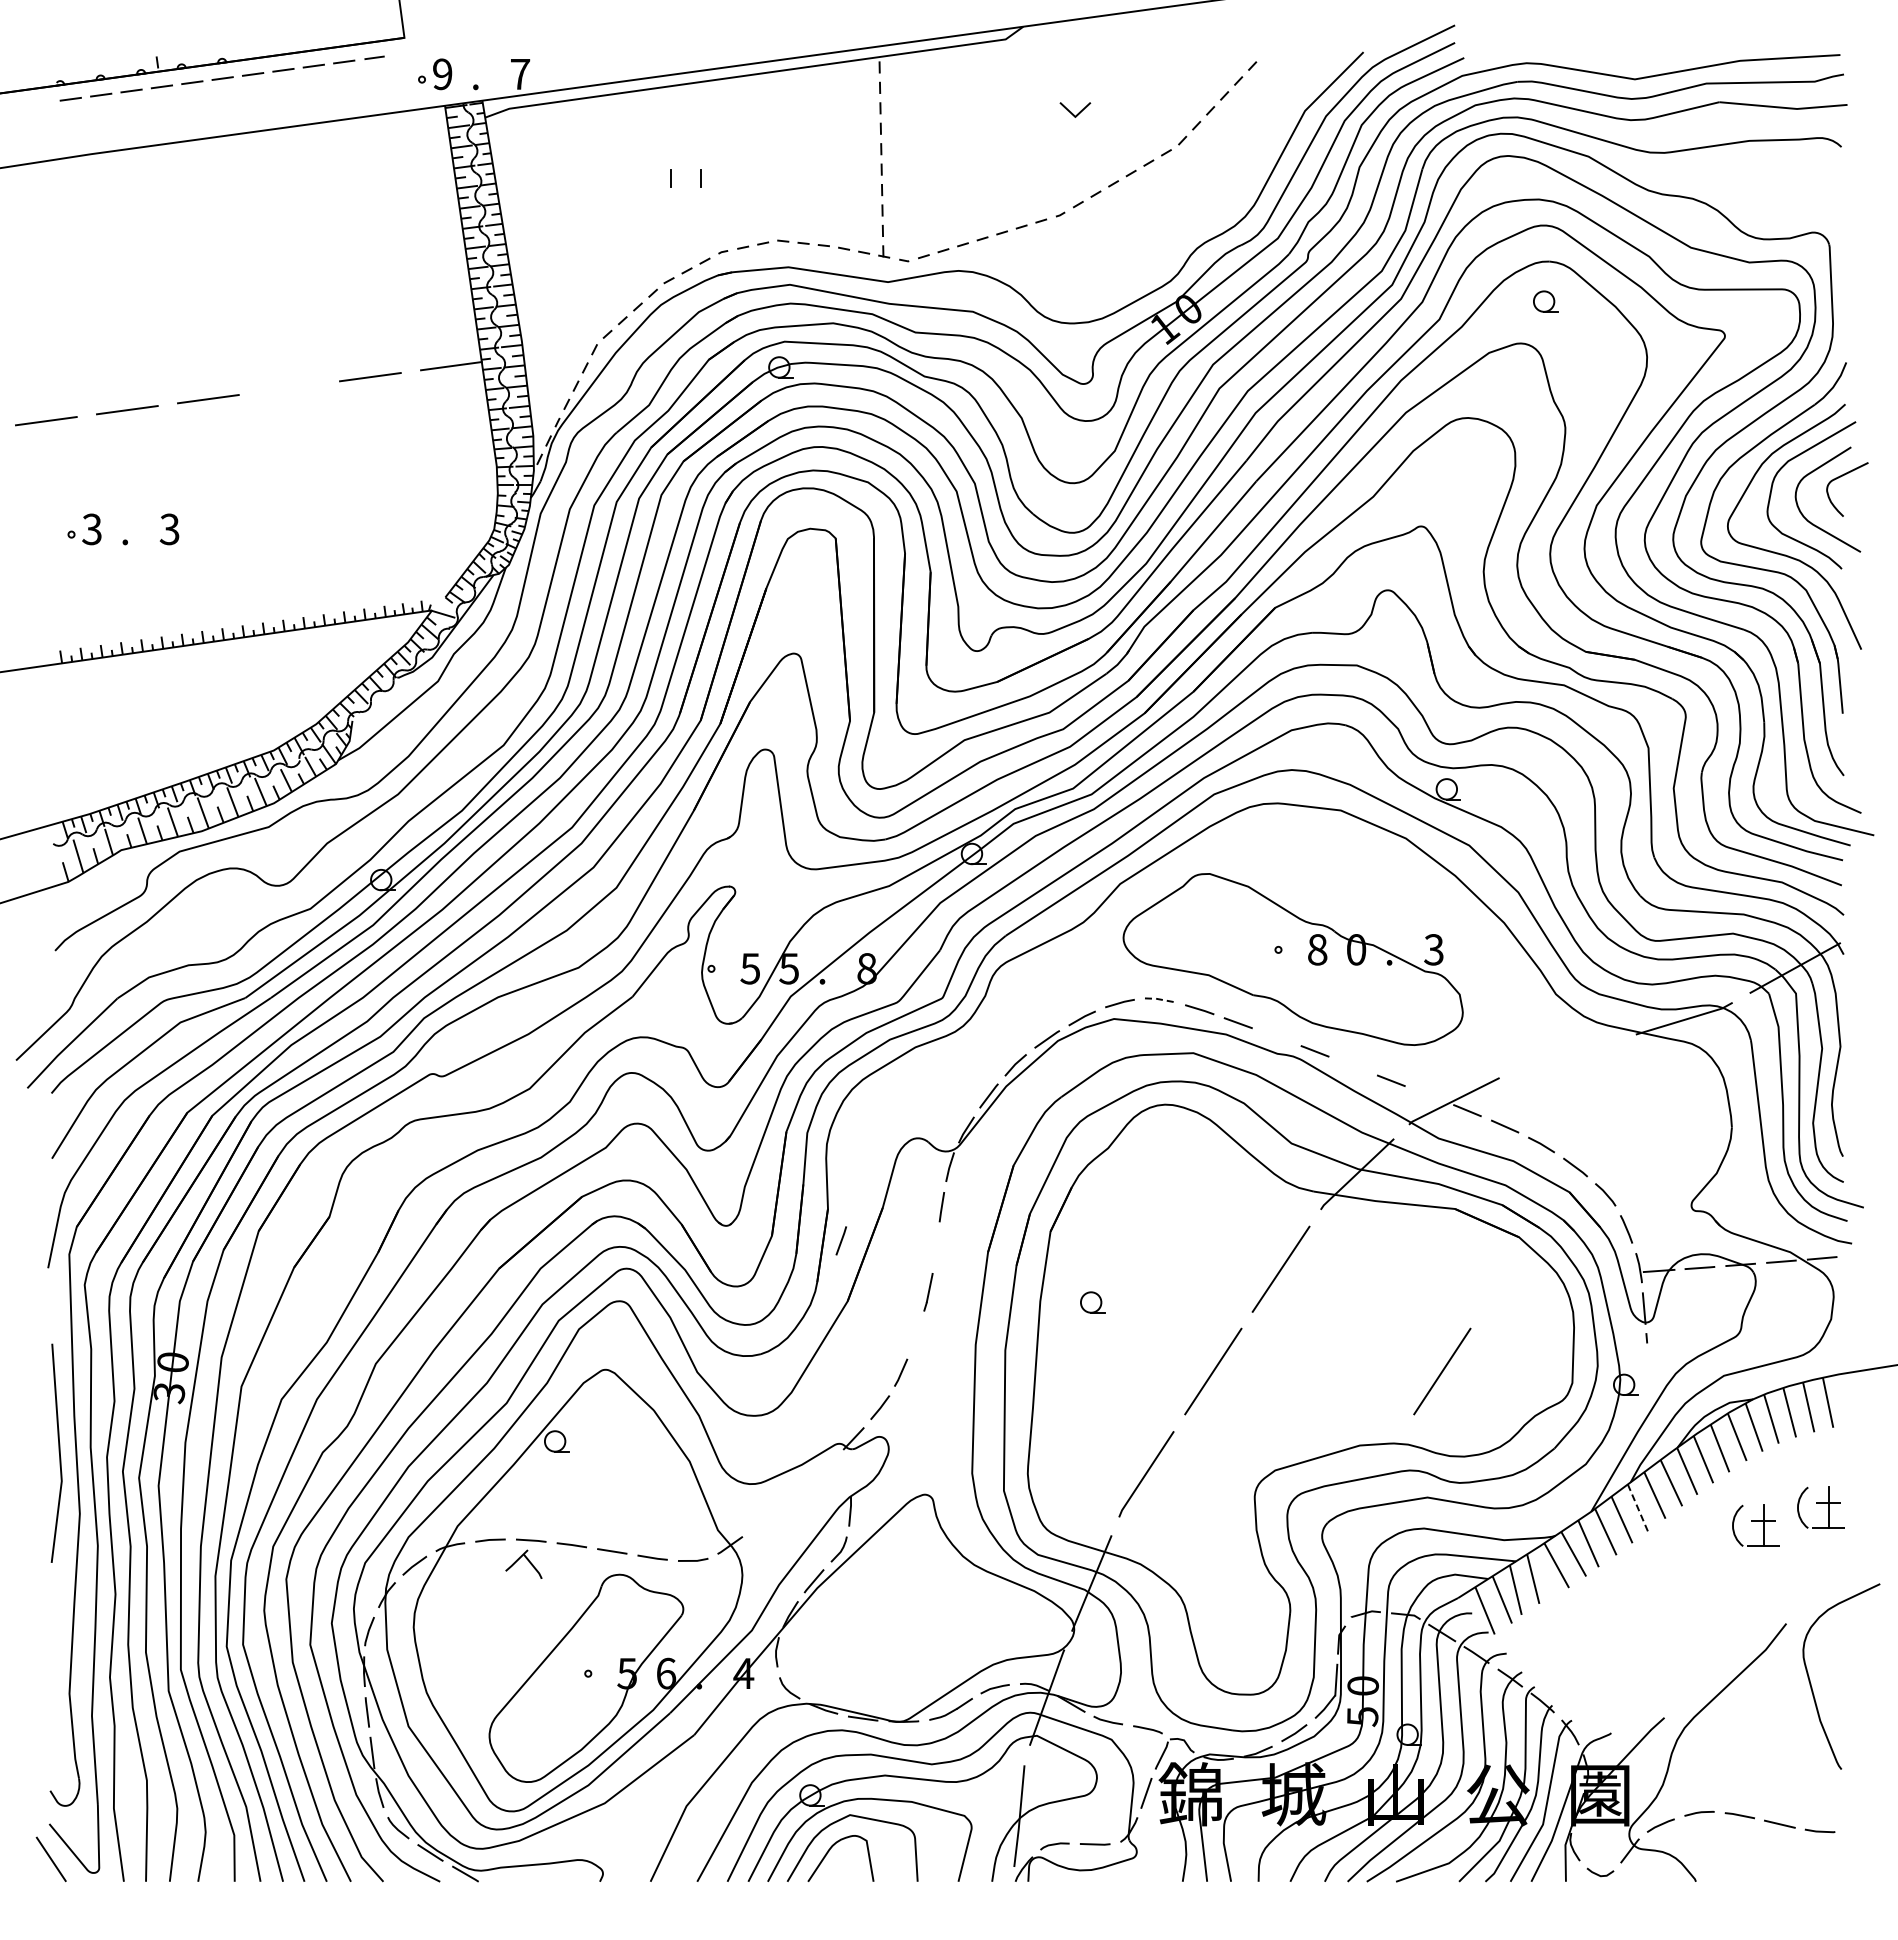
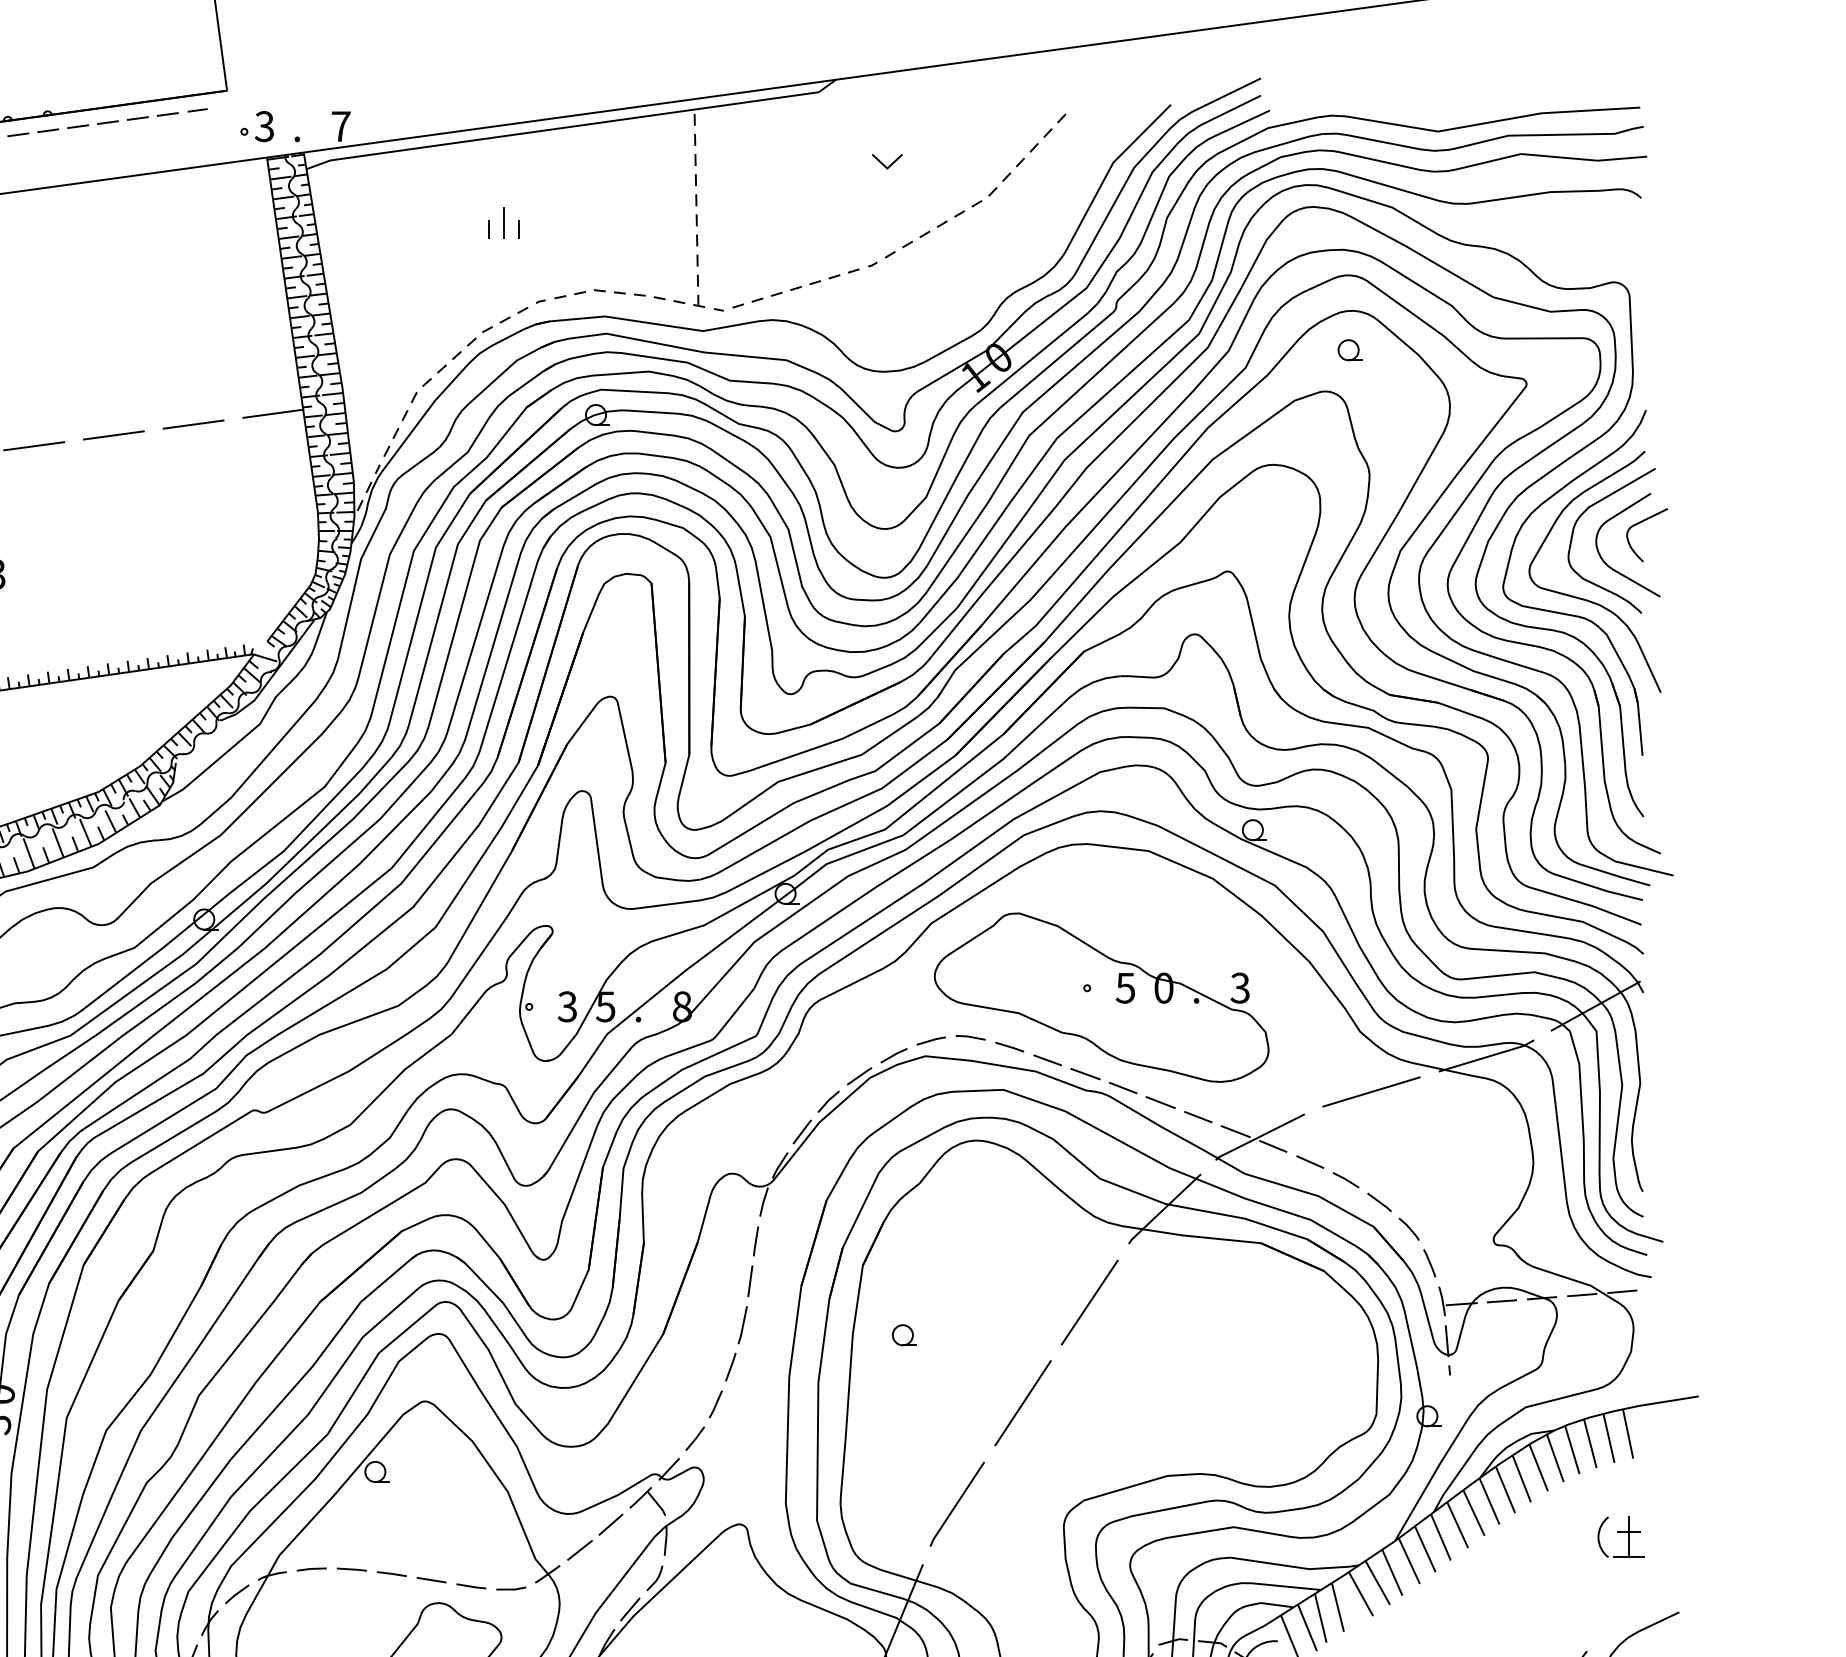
text: (442, 74) -> (264, 126), 9 -> 3
line: (685, 171) -> (503, 222), added
line: (289, 388) -> (113, 435), added
text: (1317, 949) -> (1125, 987), 8 -> 5
text: (750, 968) -> (567, 1006), 5 -> 3
line: (1159, 999) -> (970, 1037), dashed -> solid
line: (1276, 1036) -> (1085, 1073), added
line: (1567, 1055) -> (1371, 1092), added
line: (1352, 1065) -> (1160, 1102), added
line: (1429, 1095) -> (1235, 1131), added
line: (840, 1240) -> (730, 1366), moved
line: (936, 1247) -> (750, 1281), added
line: (1442, 1371) -> (1248, 1403), removed
line: (794, 1494) -> (610, 1524), added
line: (1637, 1507) -> (1440, 1536), dashed -> solid
line: (763, 1520) -> (580, 1549), added
part: (1755, 1525) -> (1556, 1554), removed
part: (523, 1563) -> (647, 1500), moved

